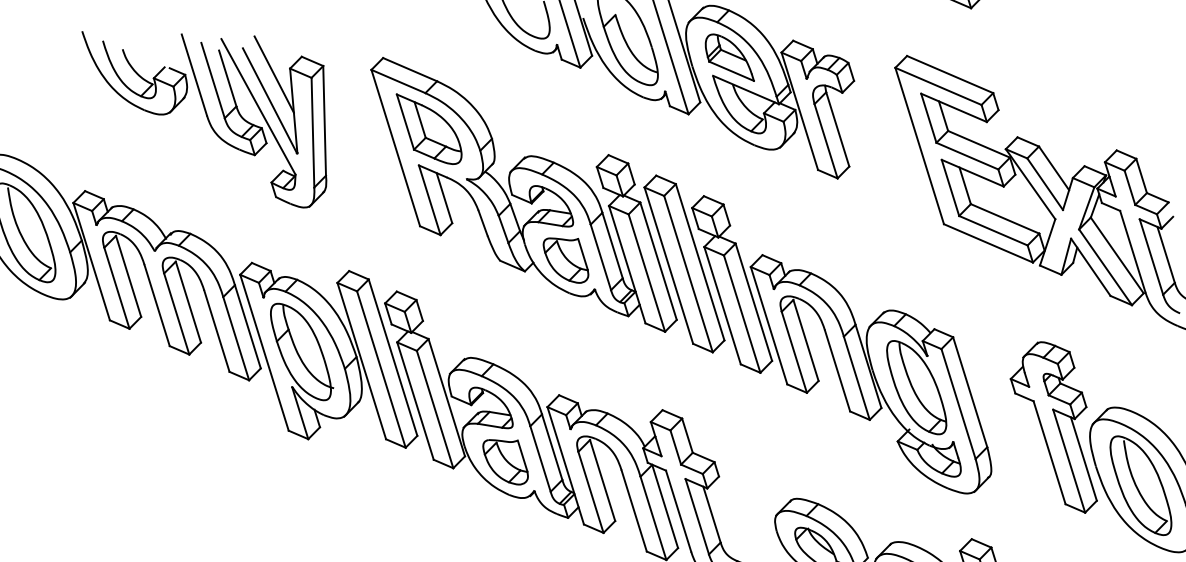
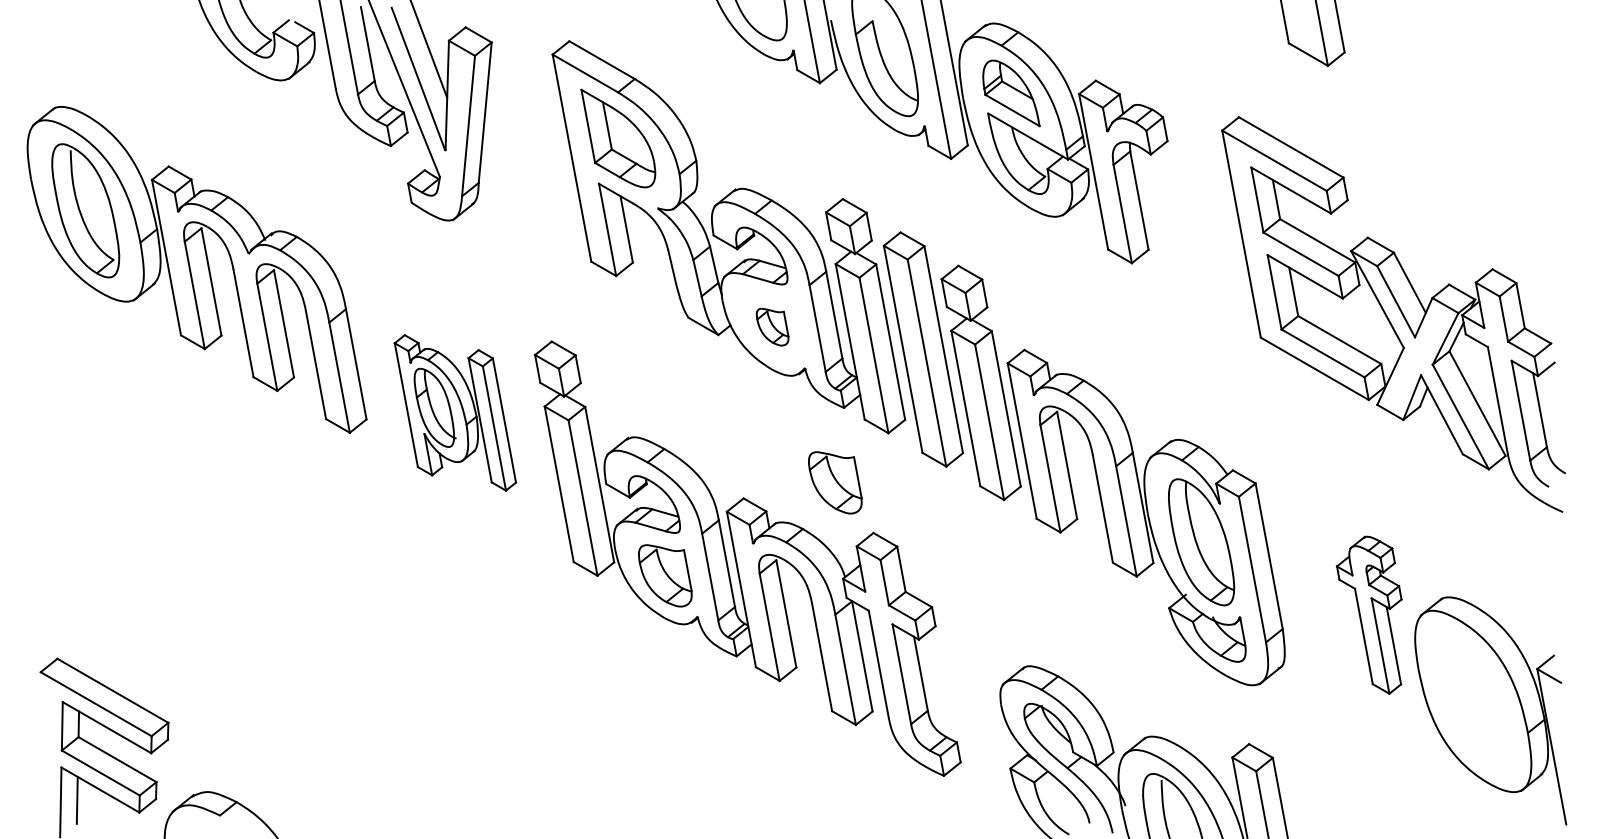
part: (565, 259) -> (772, 326), size x0.6
part: (328, 355) -> (455, 412), size x0.6
part: (628, 374) -> (835, 482), added
part: (1053, 428) -> (1369, 615), size x0.7
part: (1140, 485) -> (1472, 700), removed

